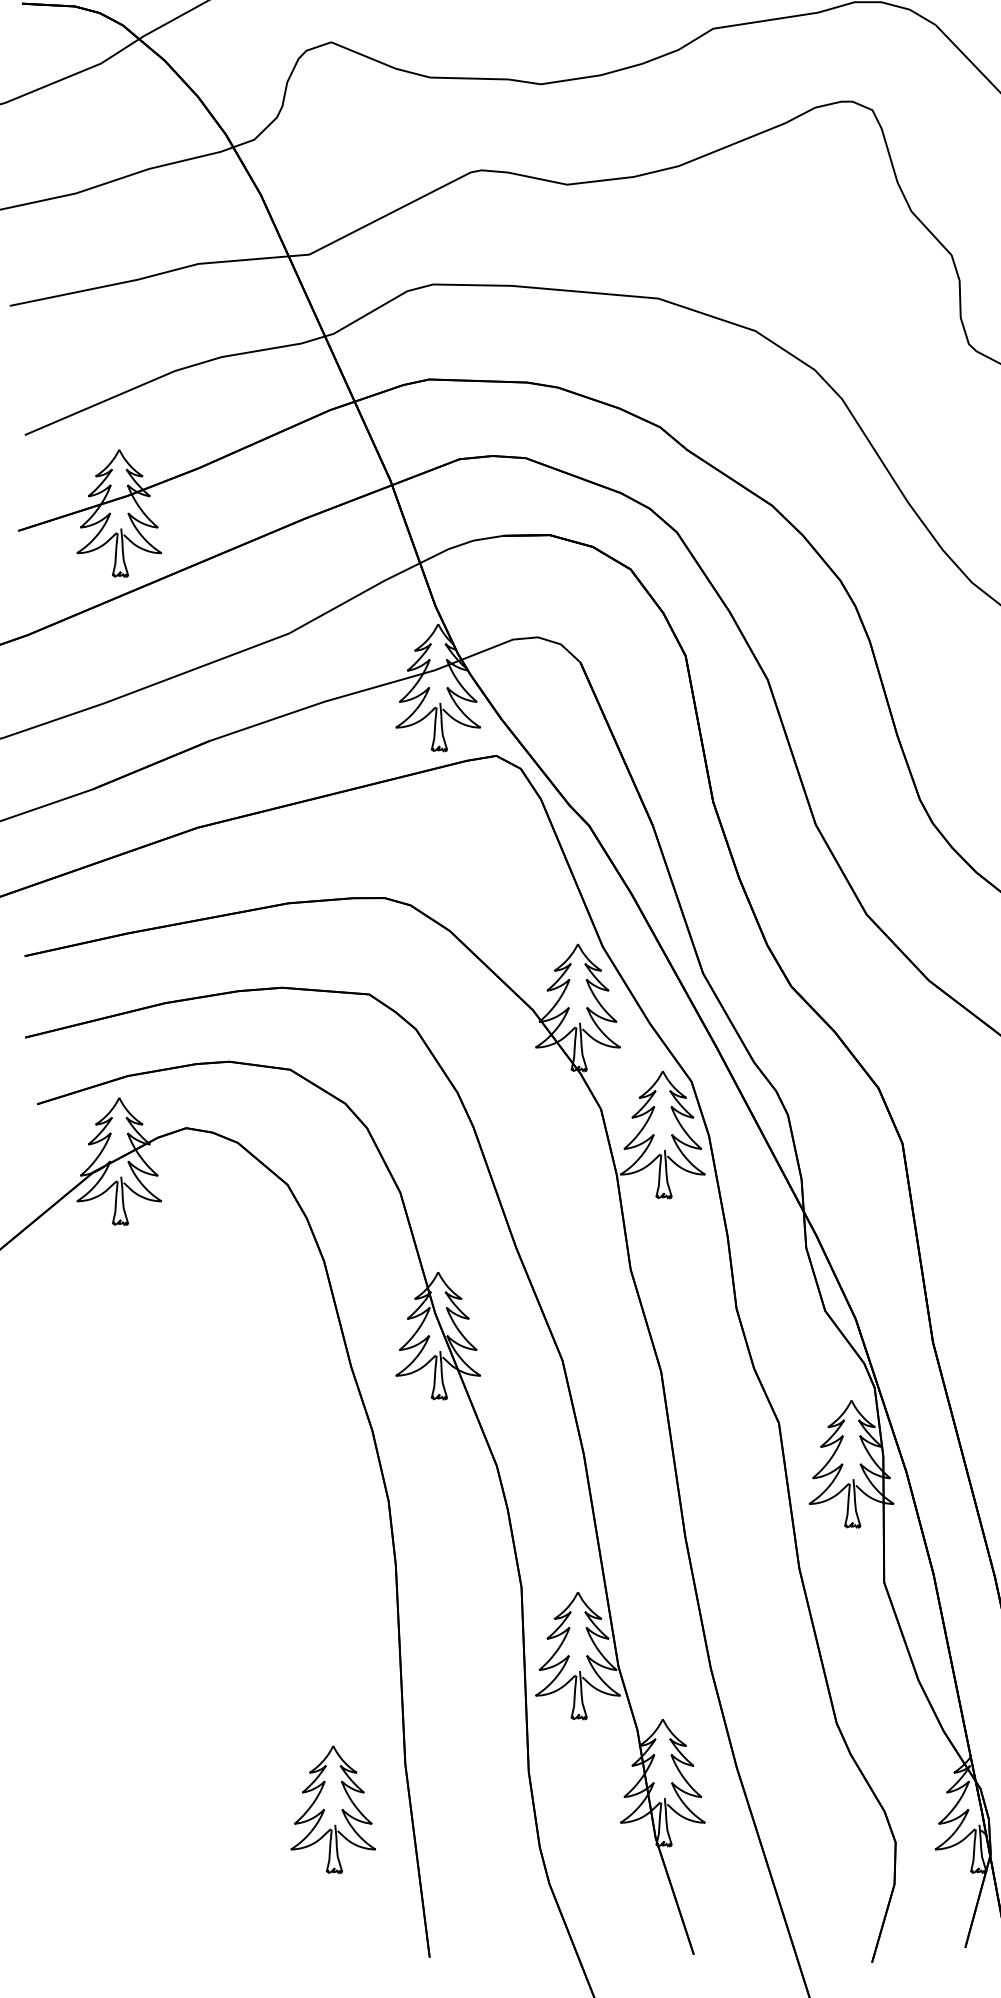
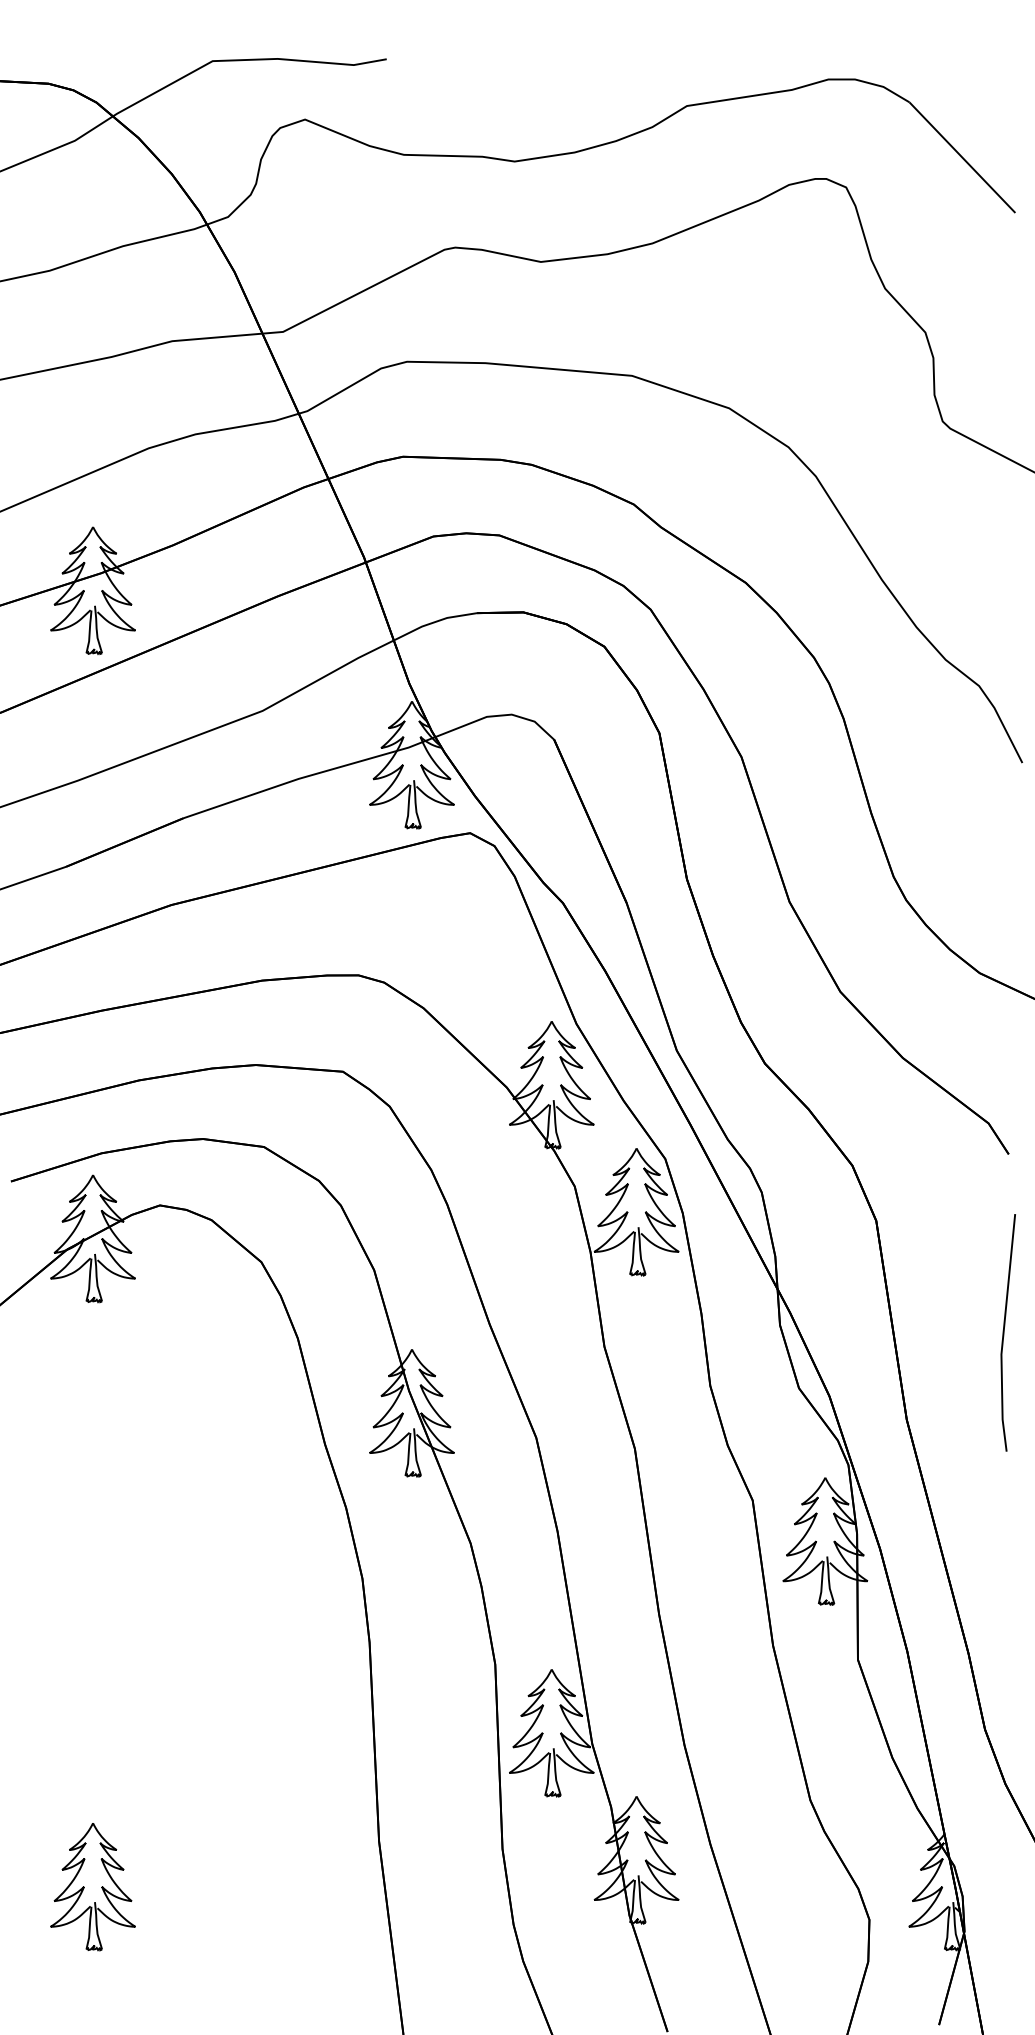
part: (332, 1810) -> (92, 1887), moved

